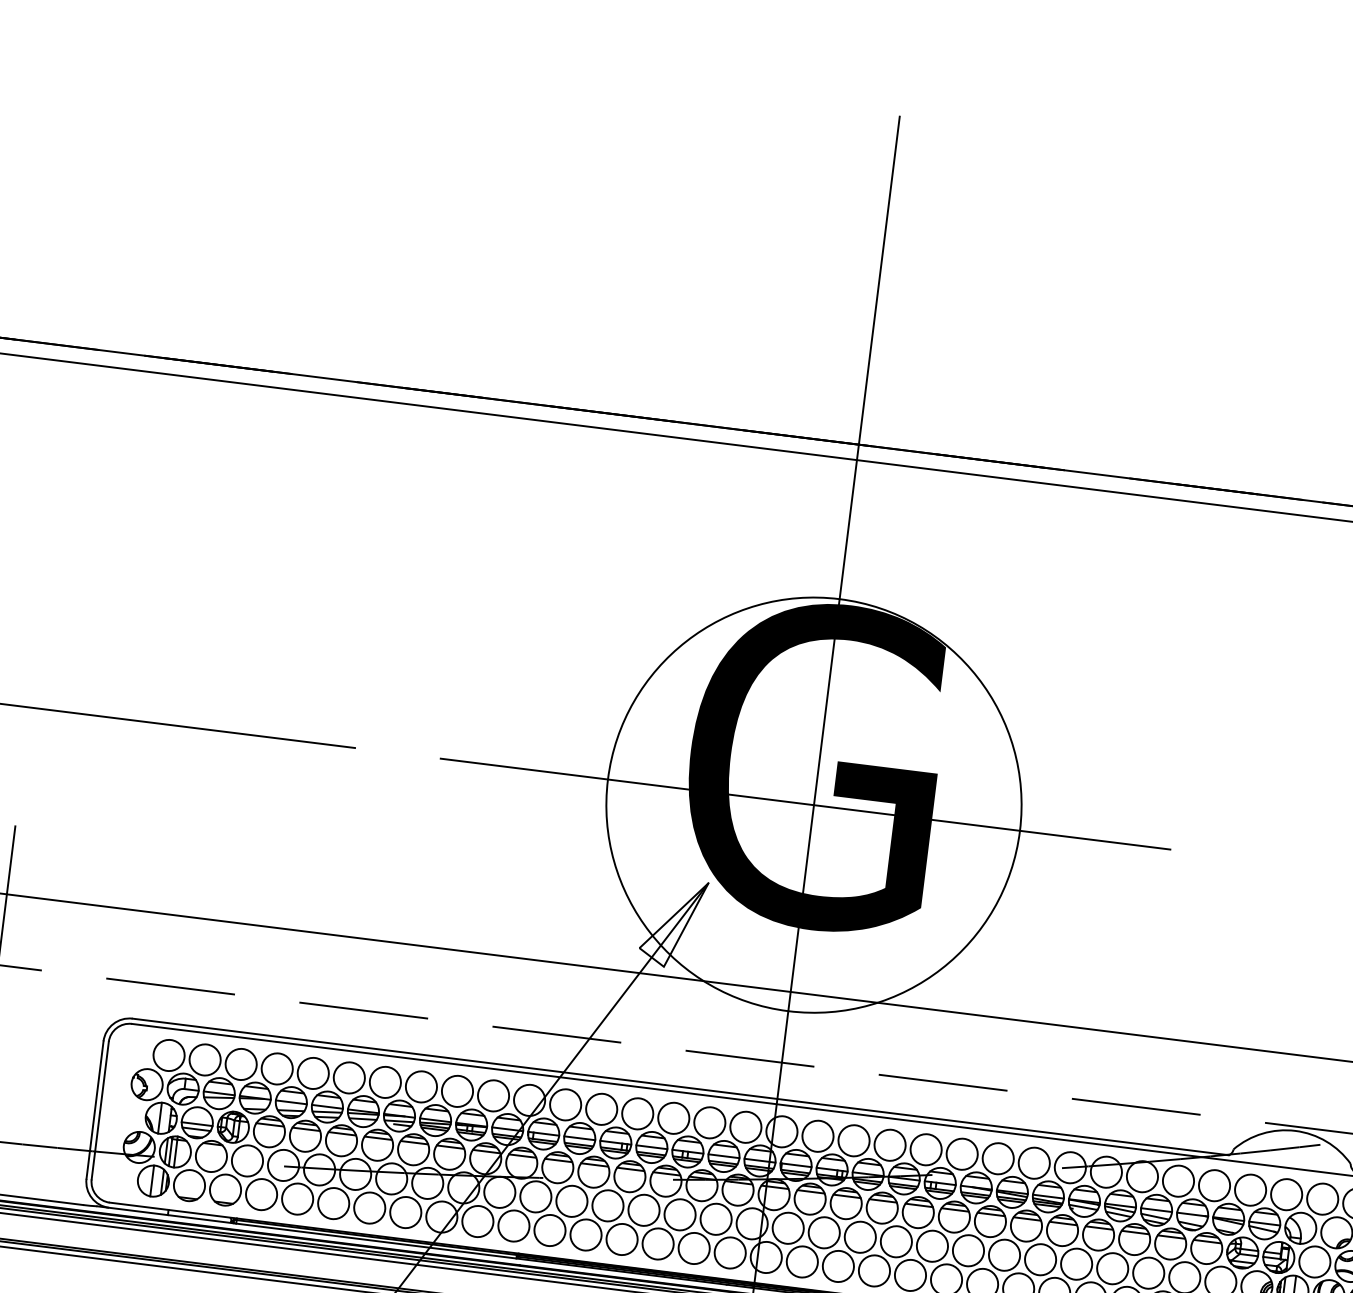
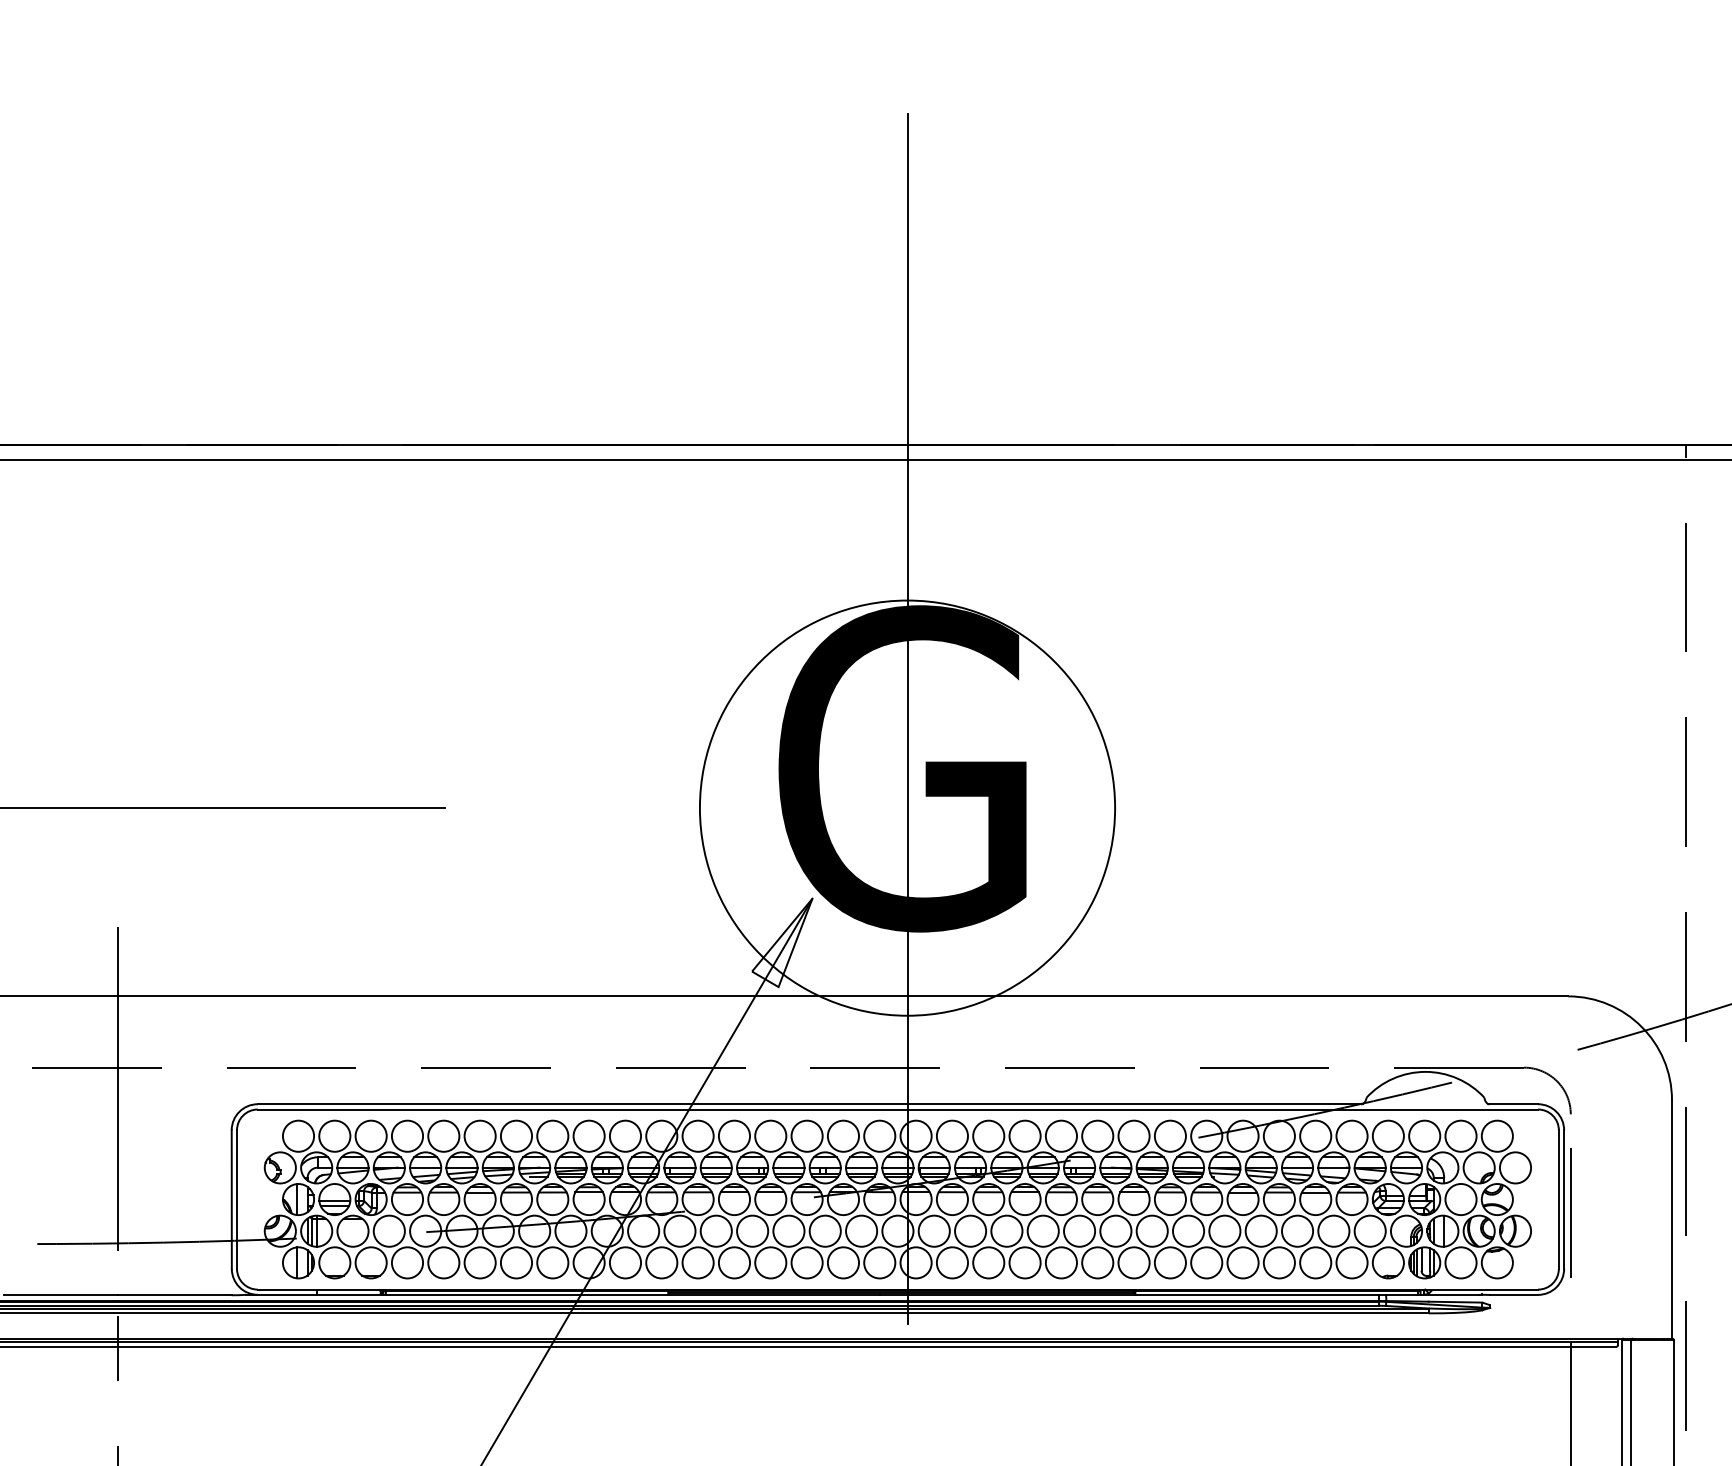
line: (804, 804) -> (898, 808), removed

